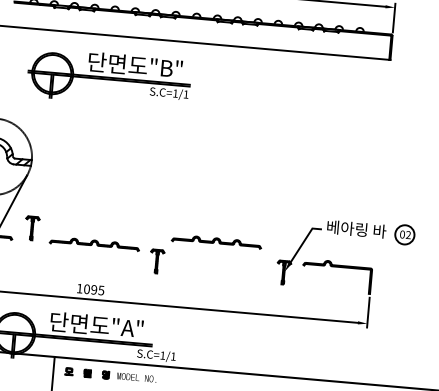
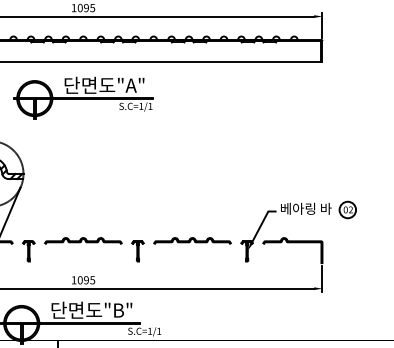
text: (171, 67) -> (135, 84), 단면도"B" -> 단면도"A"
part: (31, 228) -> (28, 251), moved
part: (216, 241) -> (192, 240), moved
text: (133, 327) -> (122, 309), 단면도"A" -> 단면도"B"

